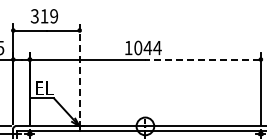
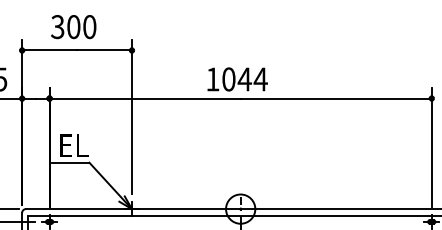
text: (49, 16) -> (82, 27), 319 -> 300
line: (202, 59) -> (335, 98), dashed -> solid
line: (79, 70) -> (131, 116), dashed -> solid

